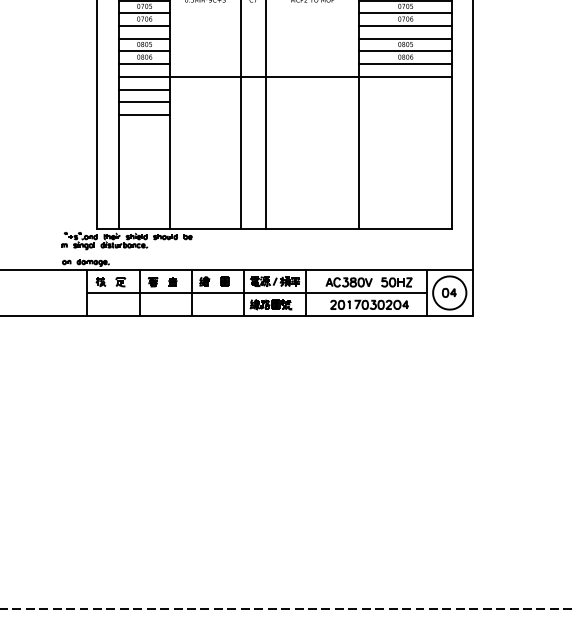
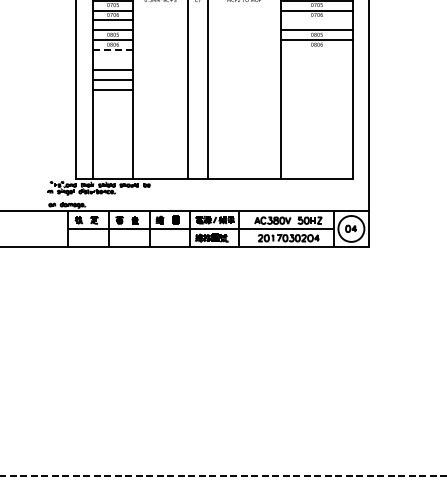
line: (405, 26) -> (316, 20), removed
line: (145, 64) -> (113, 50), solid -> dashed
line: (405, 64) -> (316, 50), removed
line: (286, 77) -> (223, 60), removed

